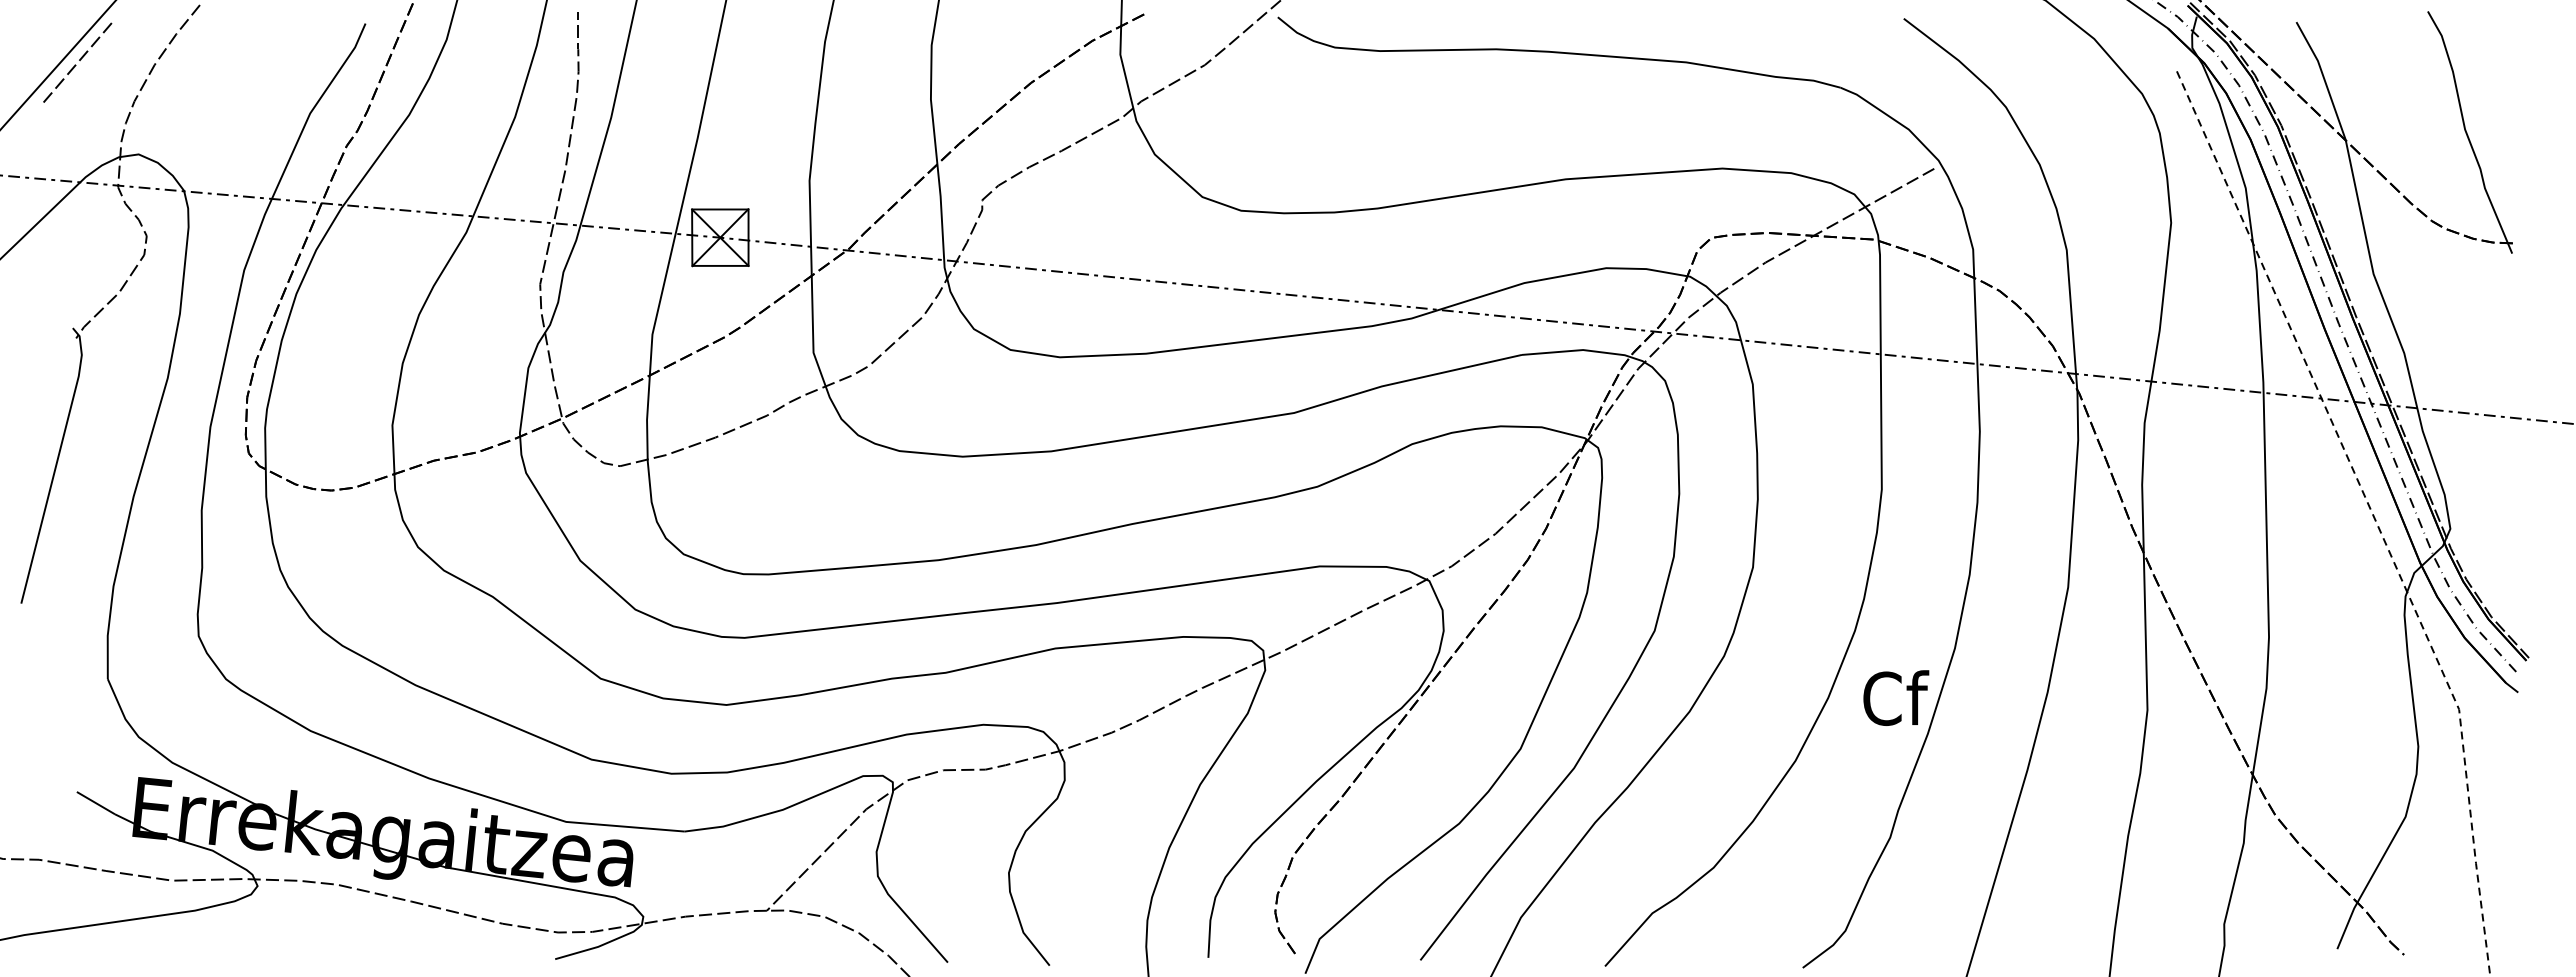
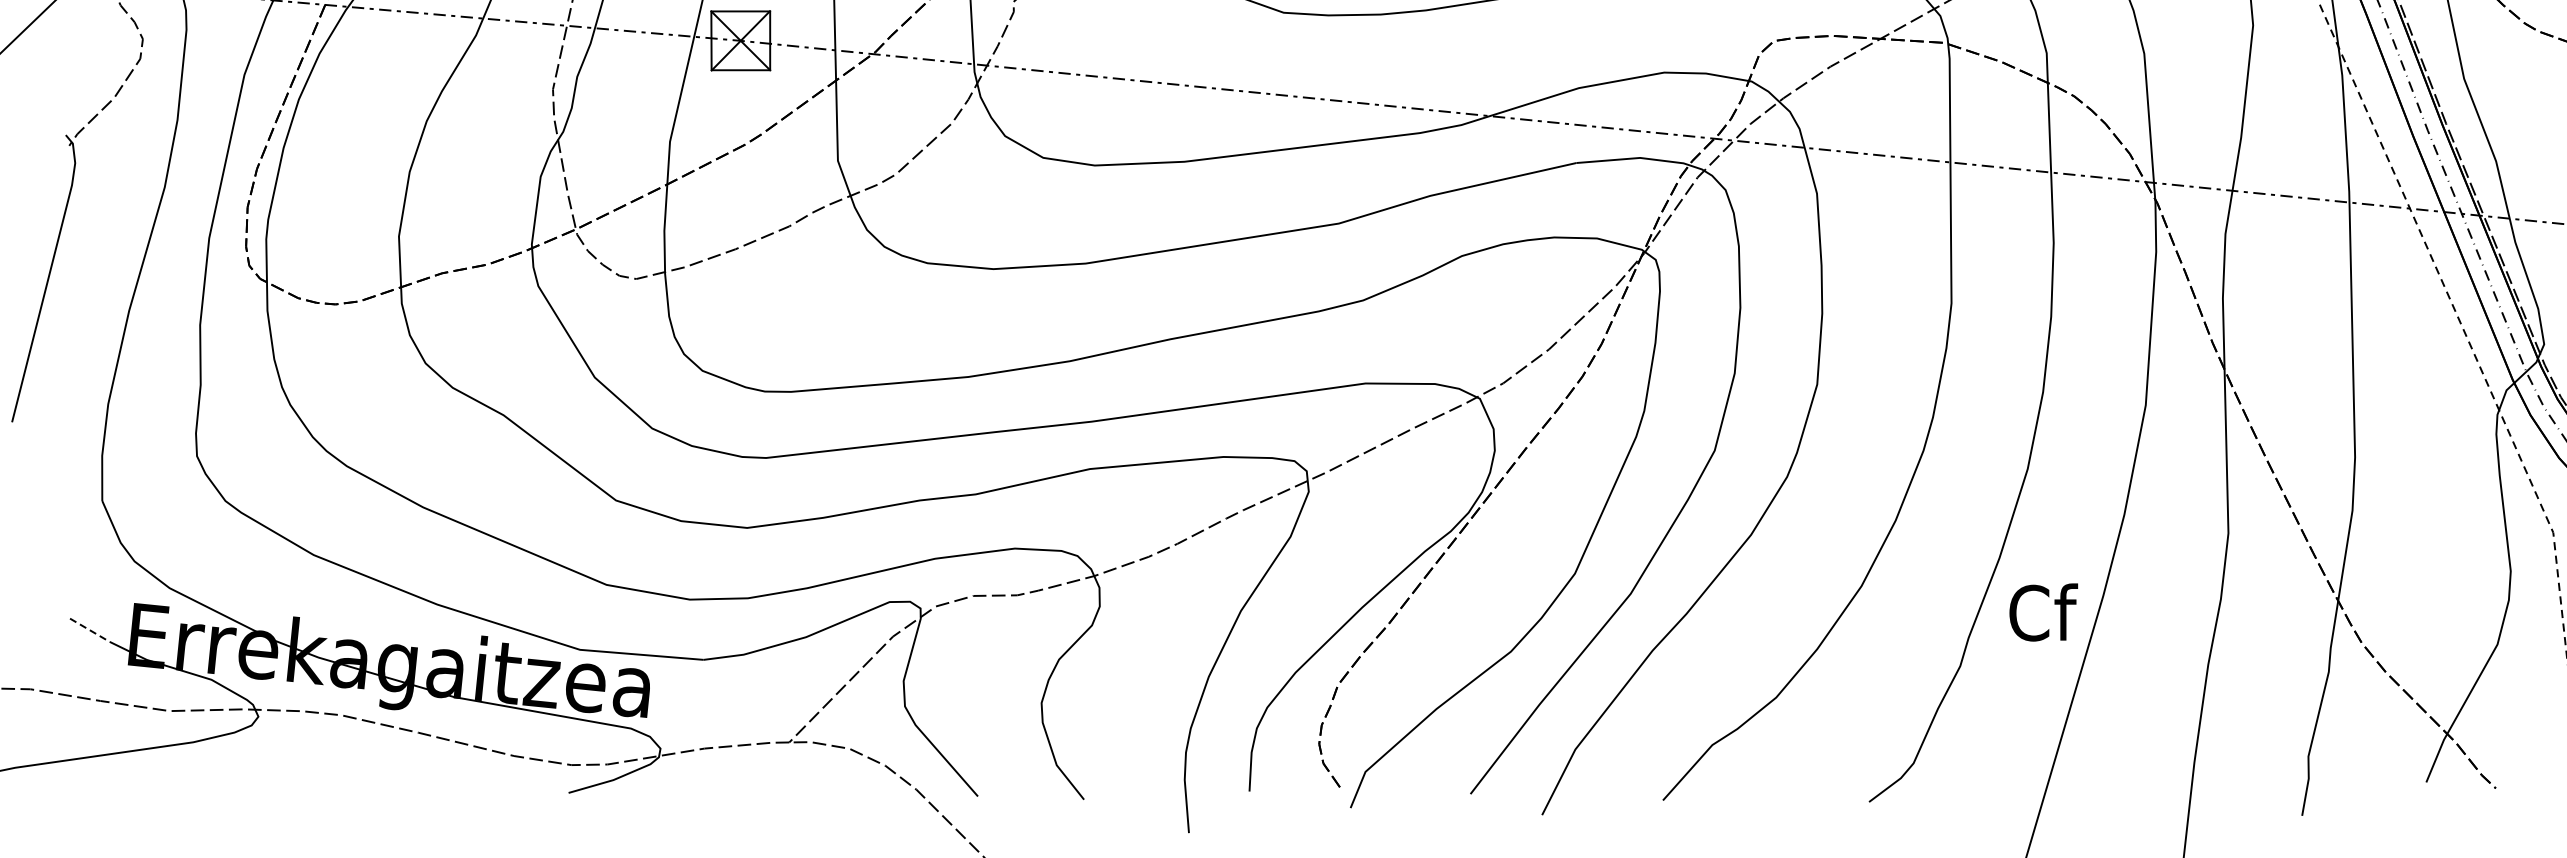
text: (1896, 697) -> (2043, 611), moved
line: (96, 803) -> (90, 630), solid -> dashed

